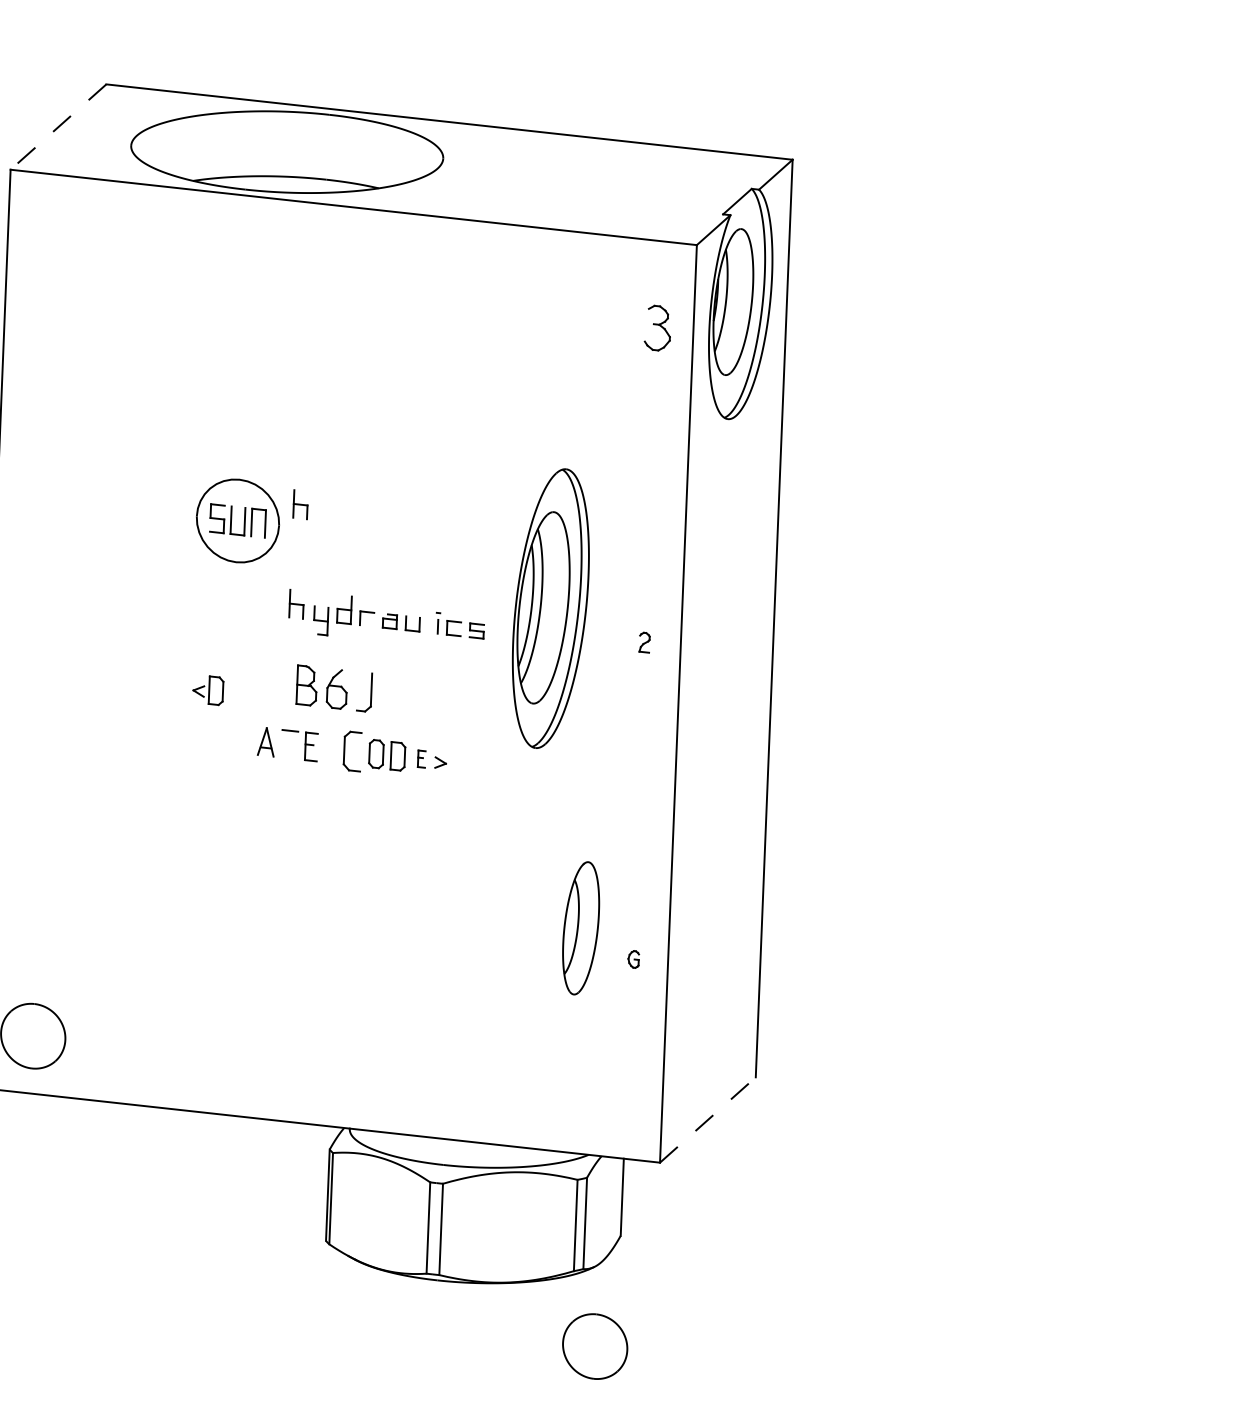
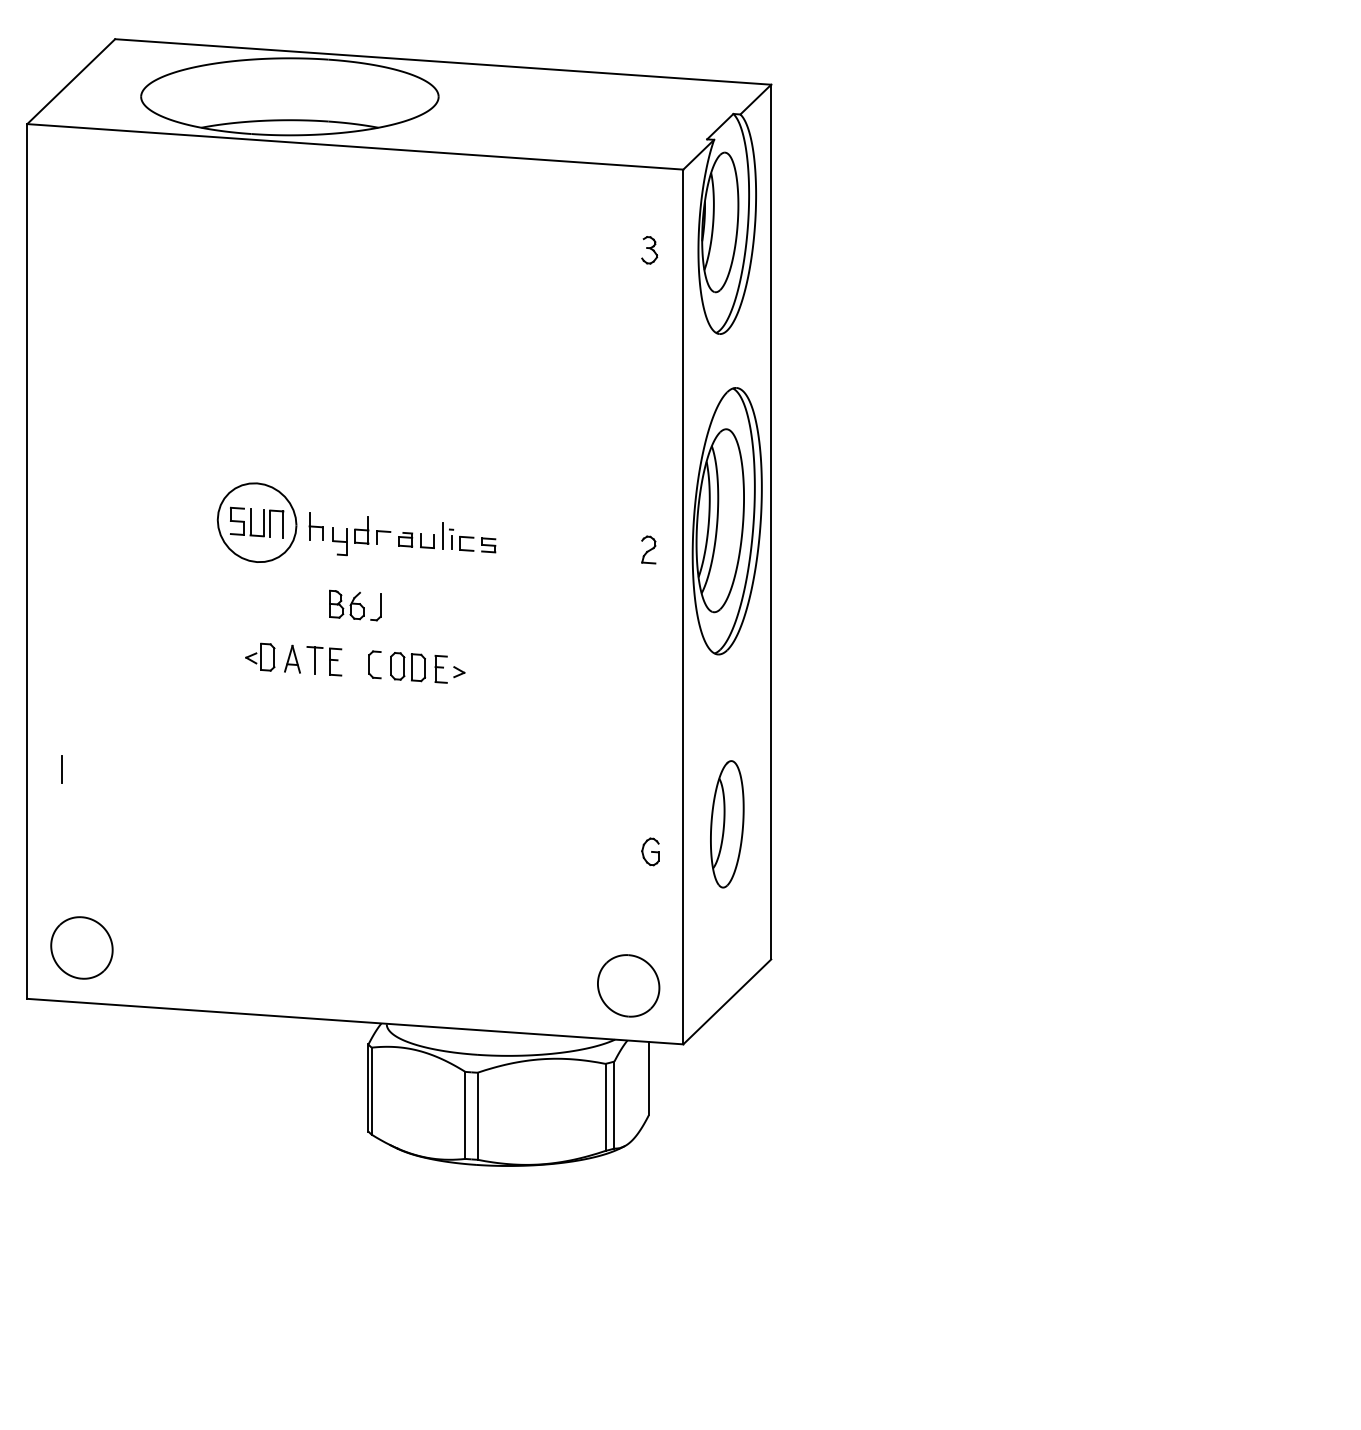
line: (57, 127) -> (70, 82), dashed -> solid
part: (657, 328) -> (649, 250), size x0.62
part: (299, 504) -> (315, 431), removed
part: (237, 520) -> (256, 522), moved
part: (550, 608) -> (726, 521), moved
line: (428, 618) -> (442, 535), added
part: (644, 642) -> (648, 549), size x1.43
part: (334, 688) -> (355, 605), size x0.71
part: (208, 689) -> (260, 656), moved
line: (290, 744) -> (315, 660), added
part: (352, 751) -> (374, 664), size x0.71
part: (421, 759) -> (440, 669), size x1.67
line: (20, 848) -> (62, 769), added
part: (581, 928) -> (727, 824), moved
part: (633, 958) -> (650, 851), size x1.67
line: (708, 1119) -> (727, 1001), dashed -> solid
part: (595, 1346) -> (628, 985), moved

